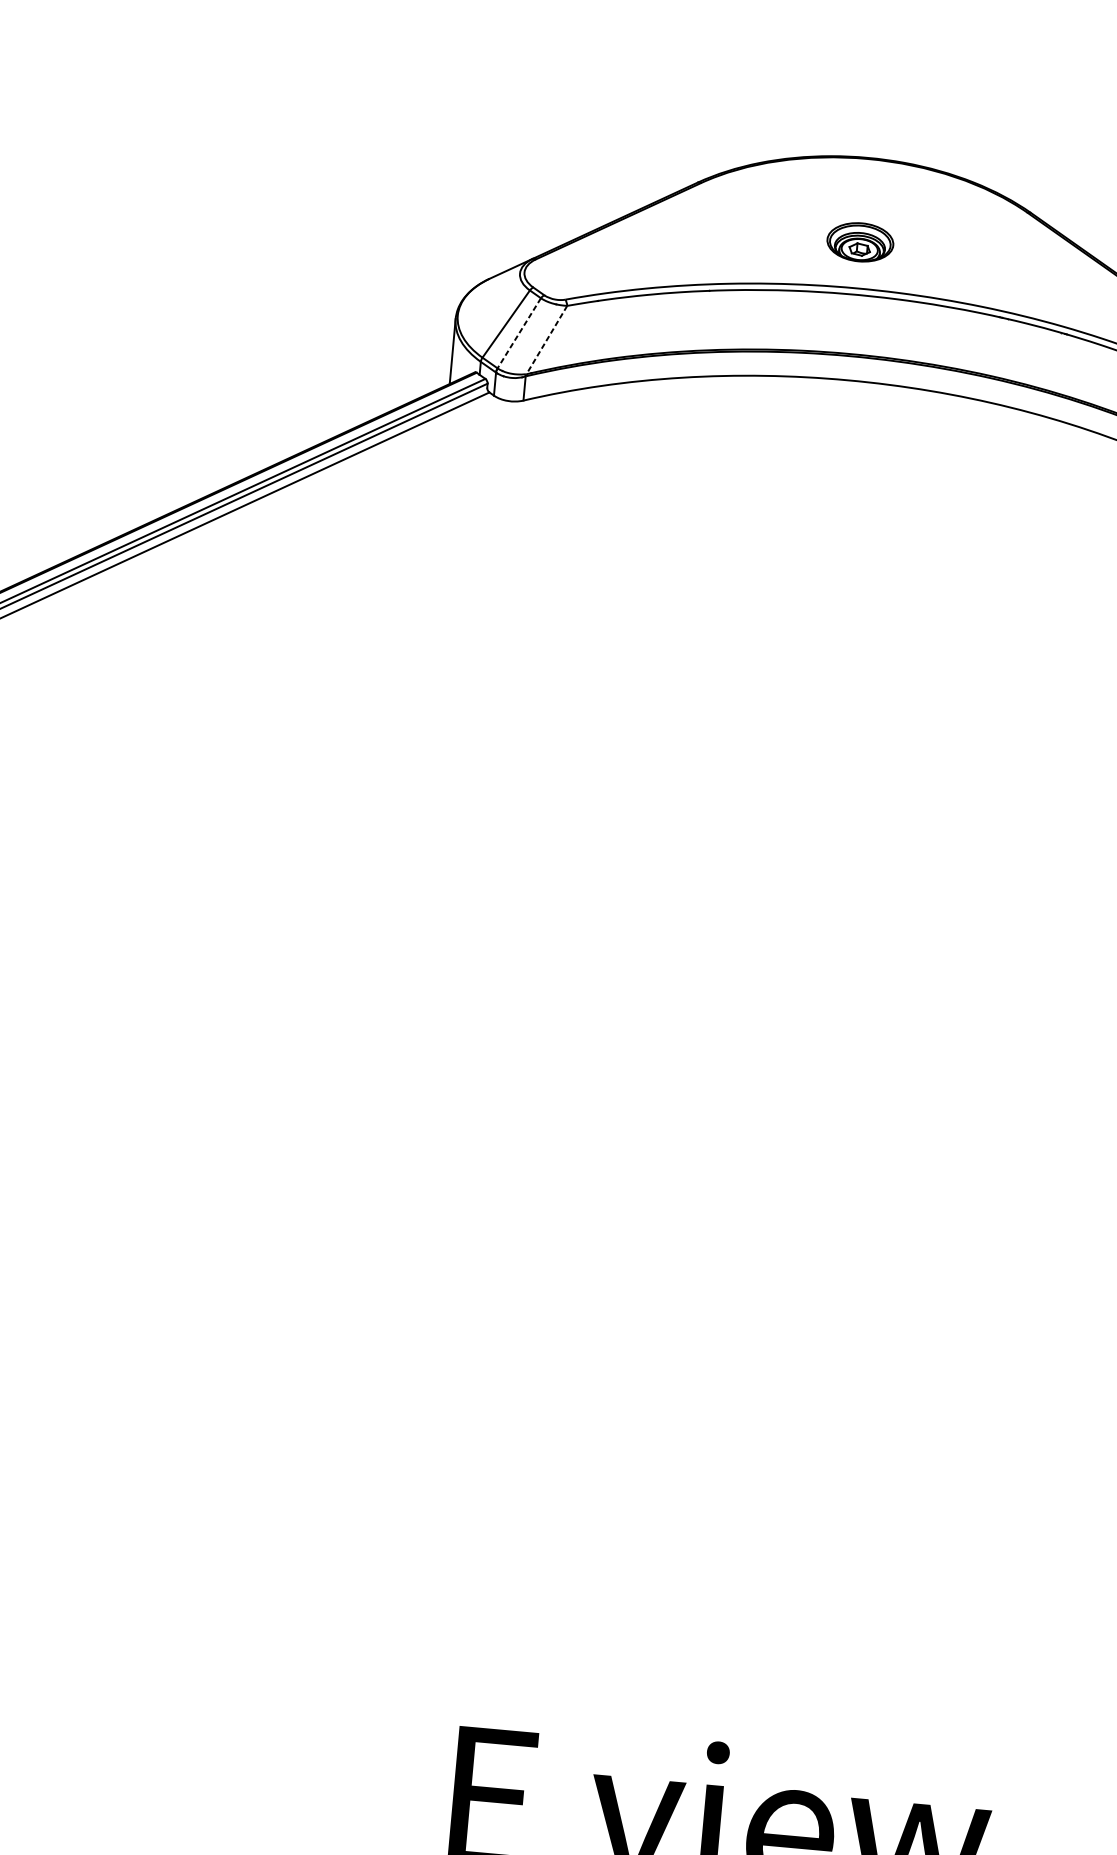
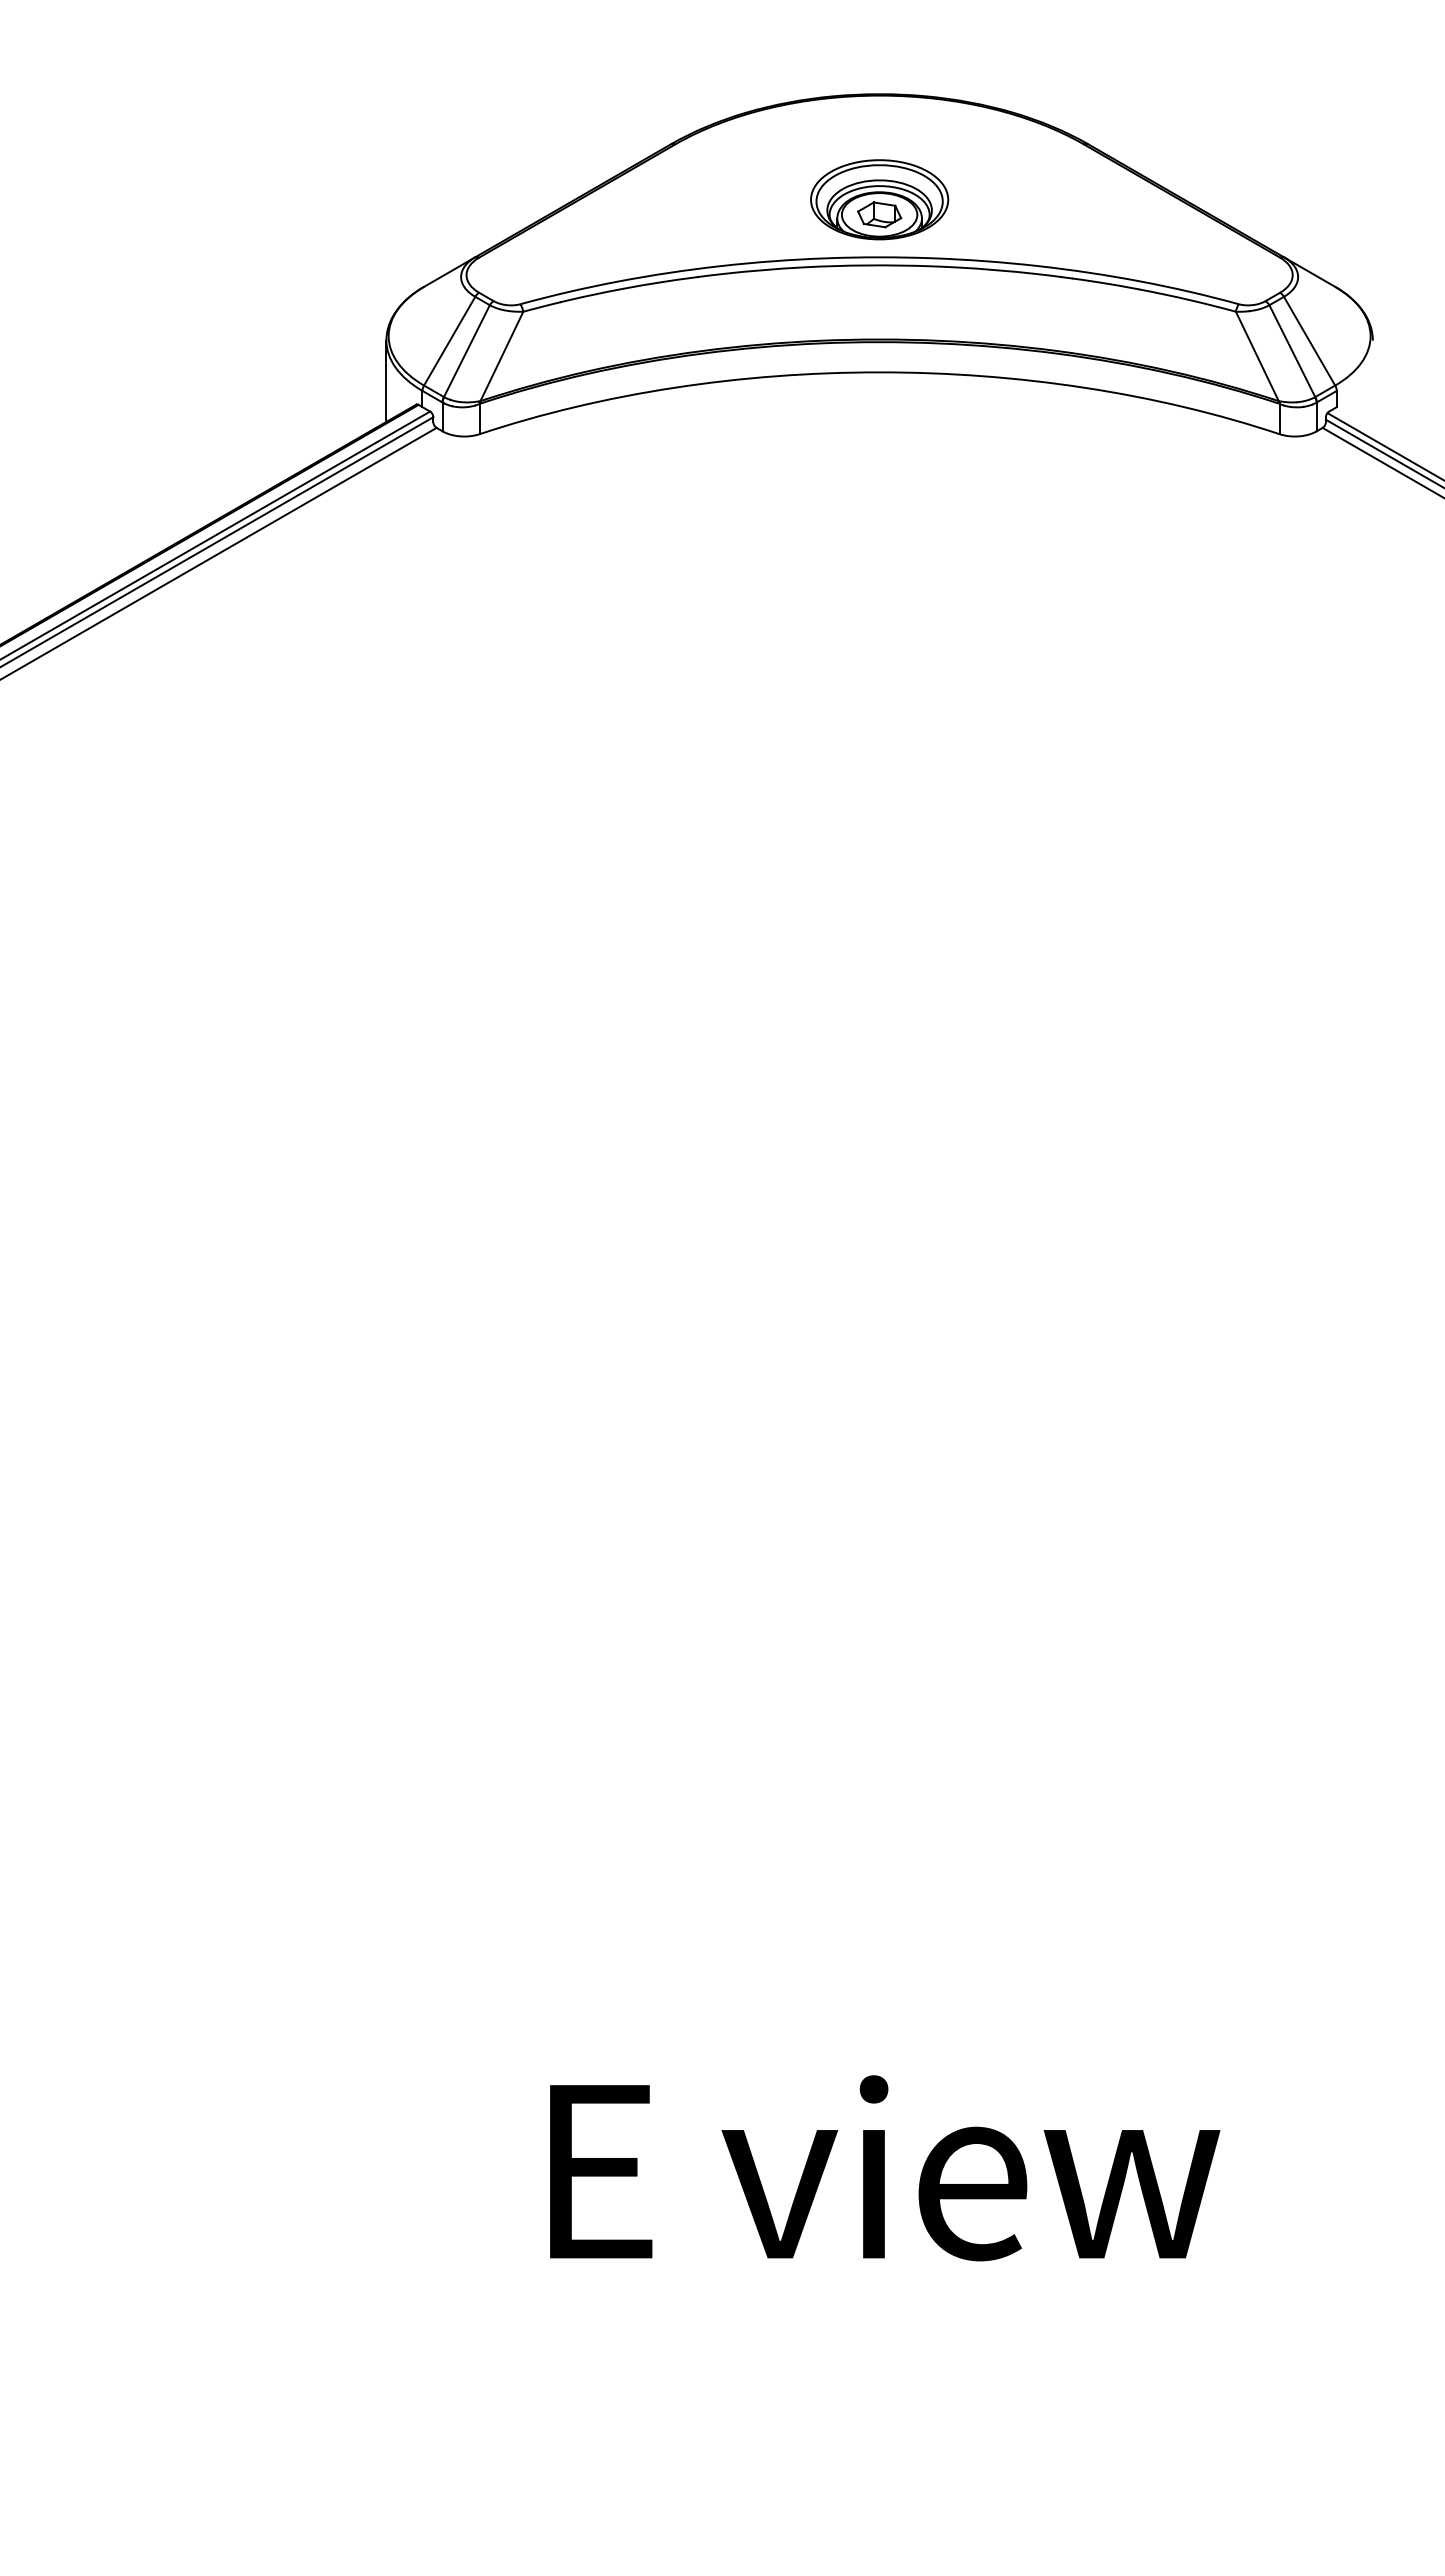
part: (860, 242) -> (879, 199), size x1.67
line: (518, 333) -> (466, 351), dashed -> solid
line: (546, 340) -> (501, 356), dashed -> solid

